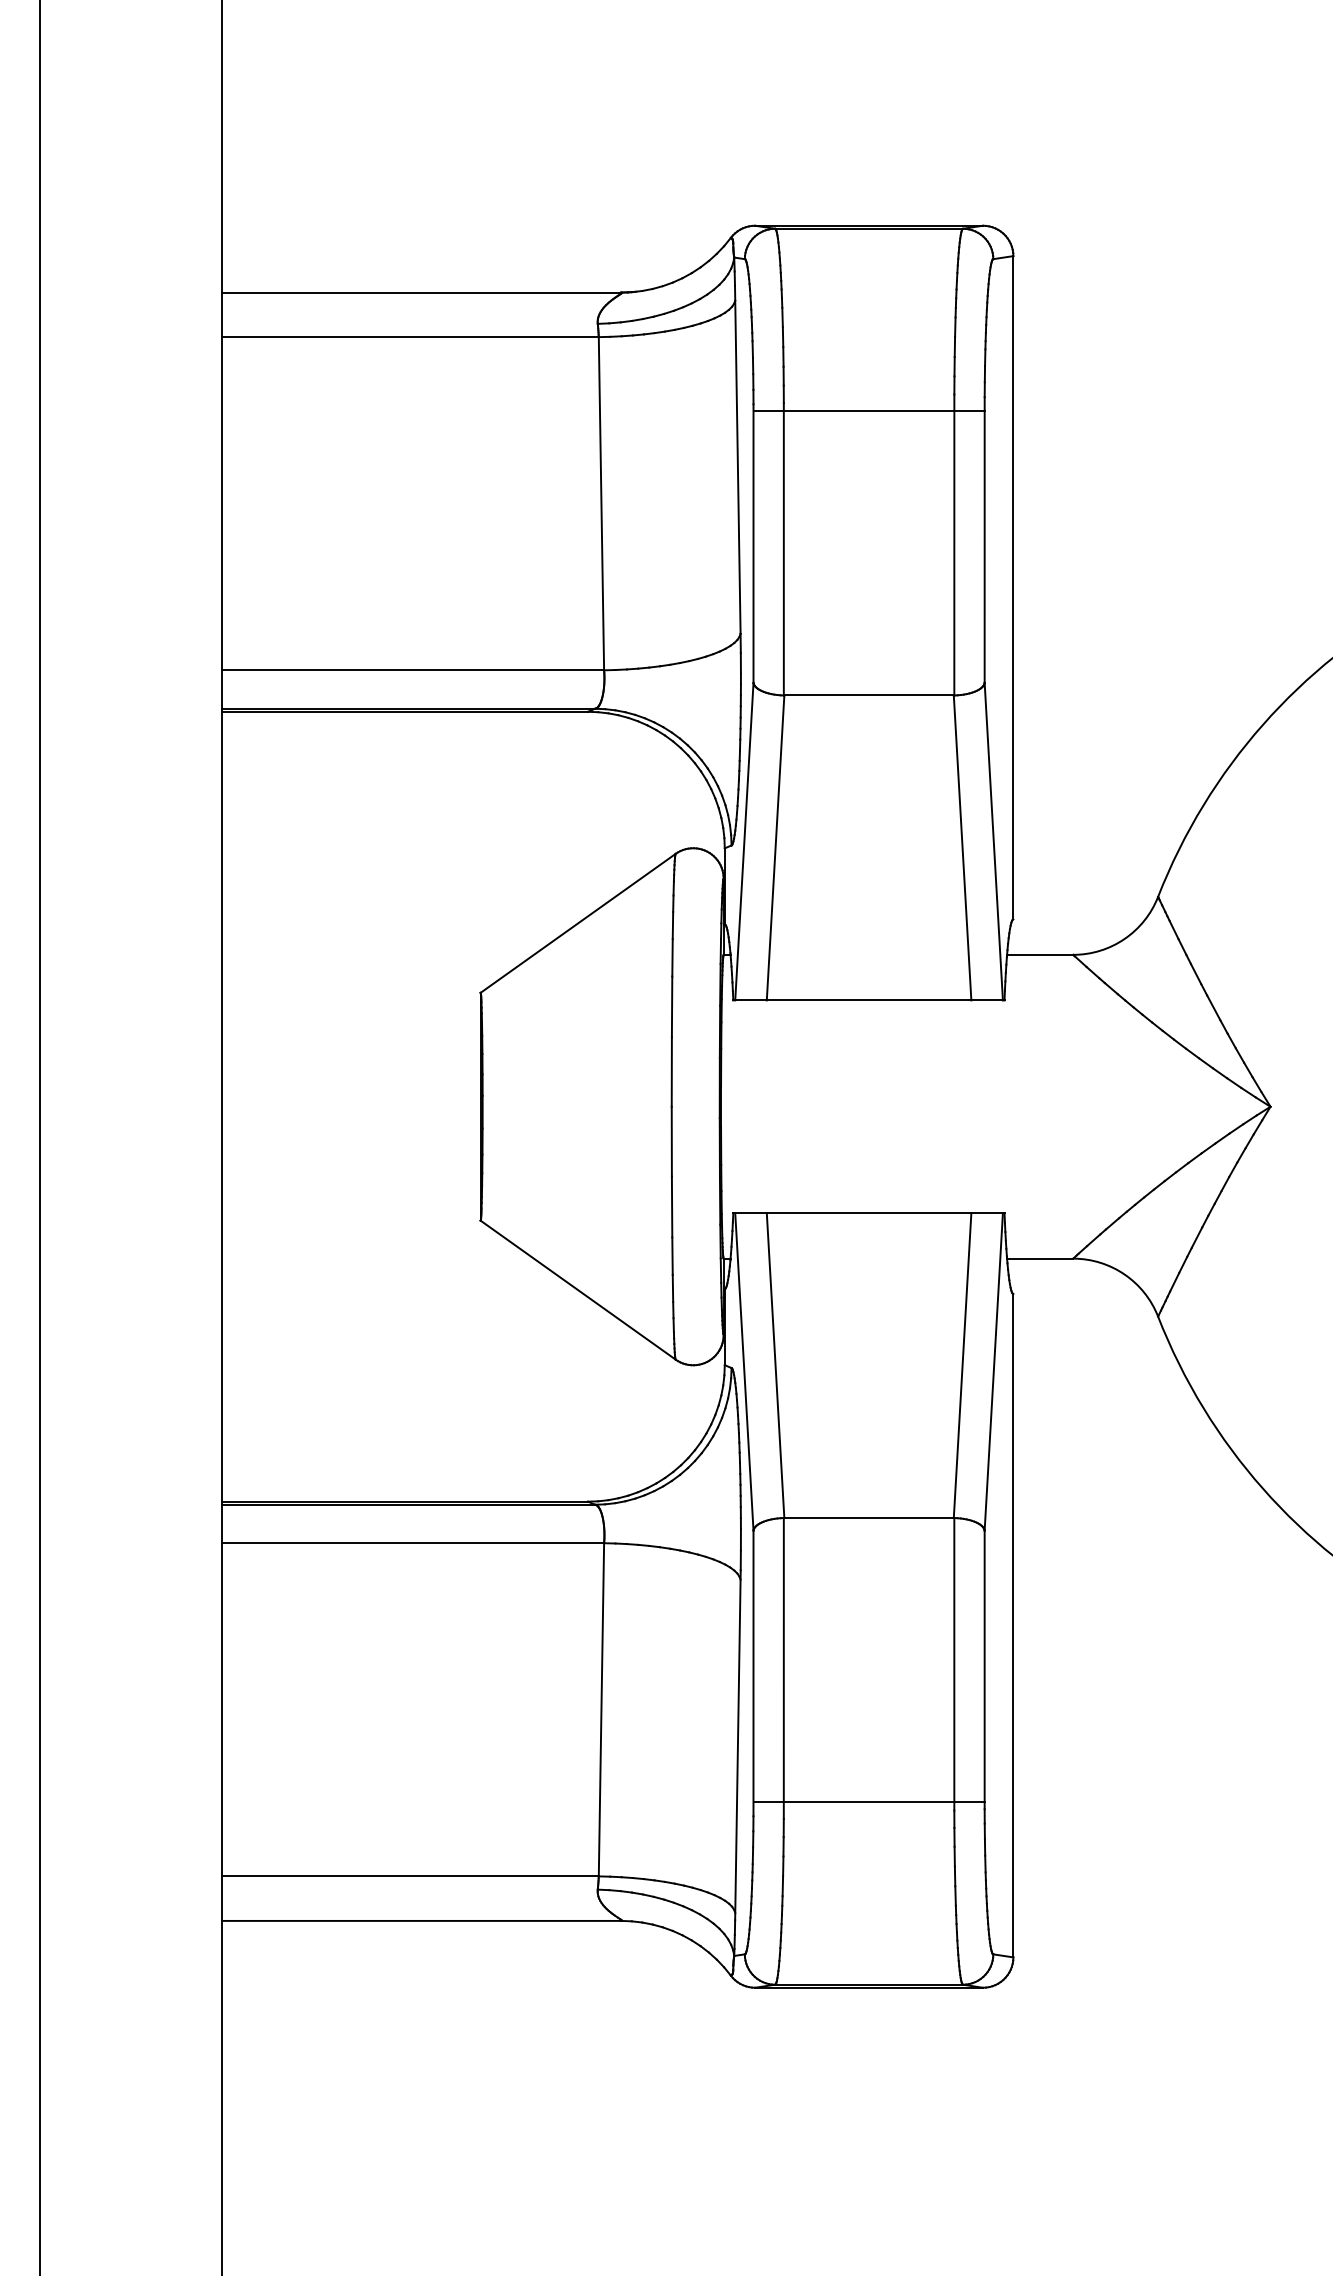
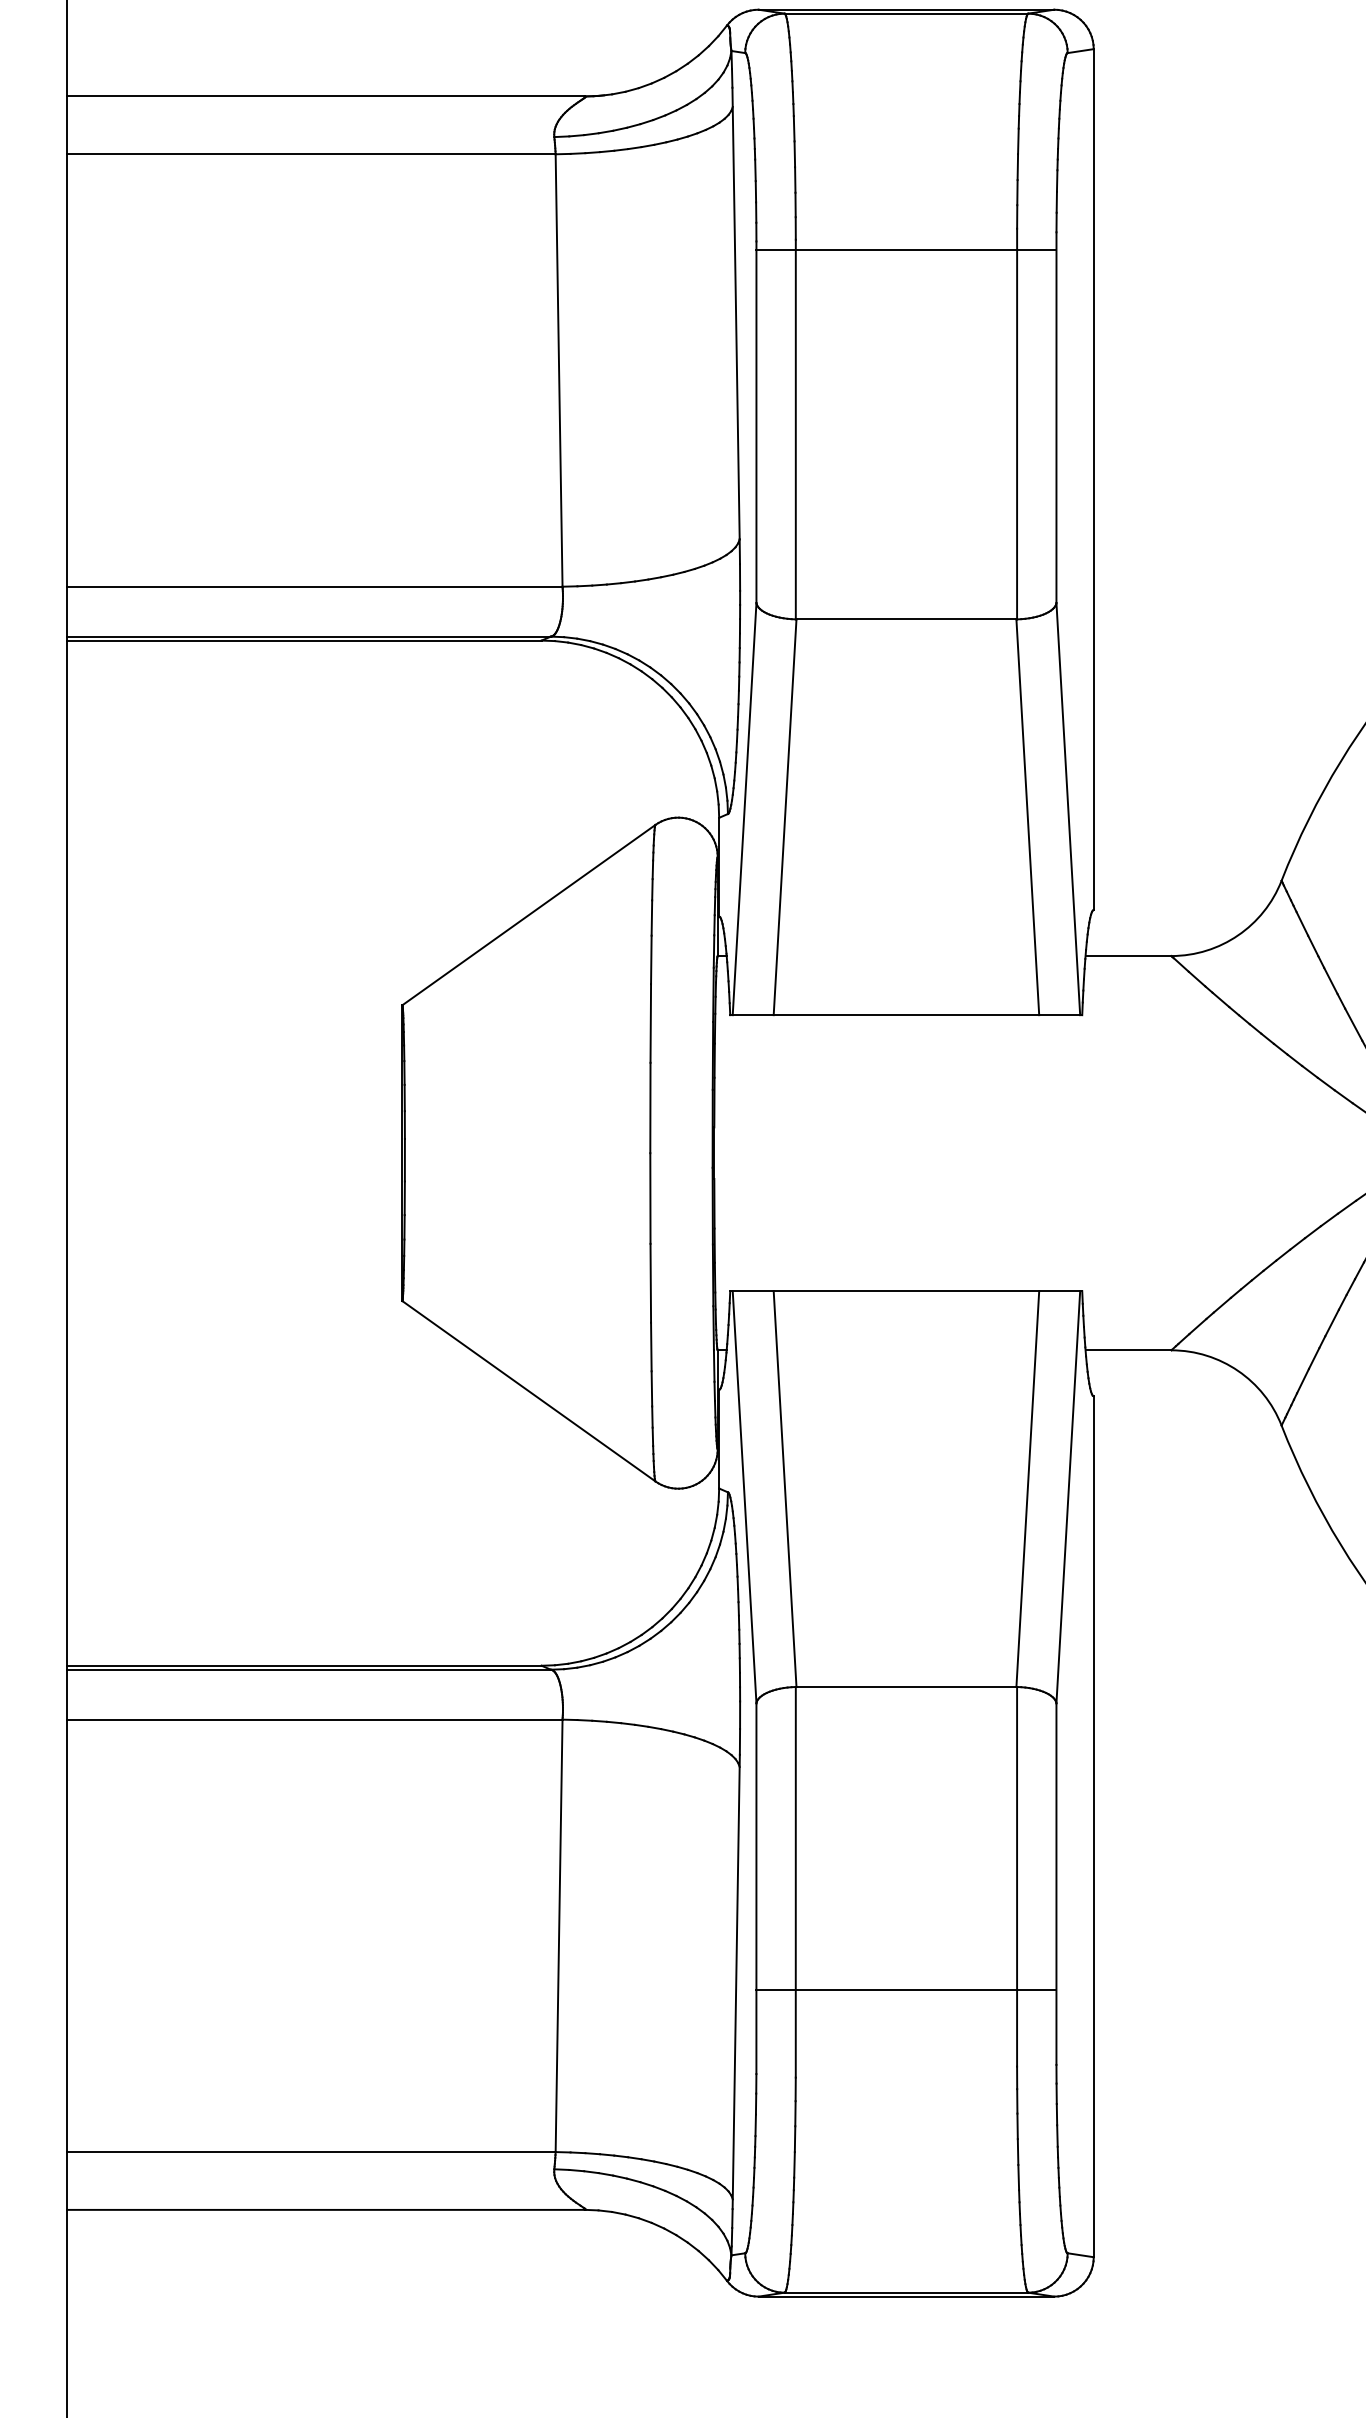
line: (868, 1802) -> (905, 1989), moved

